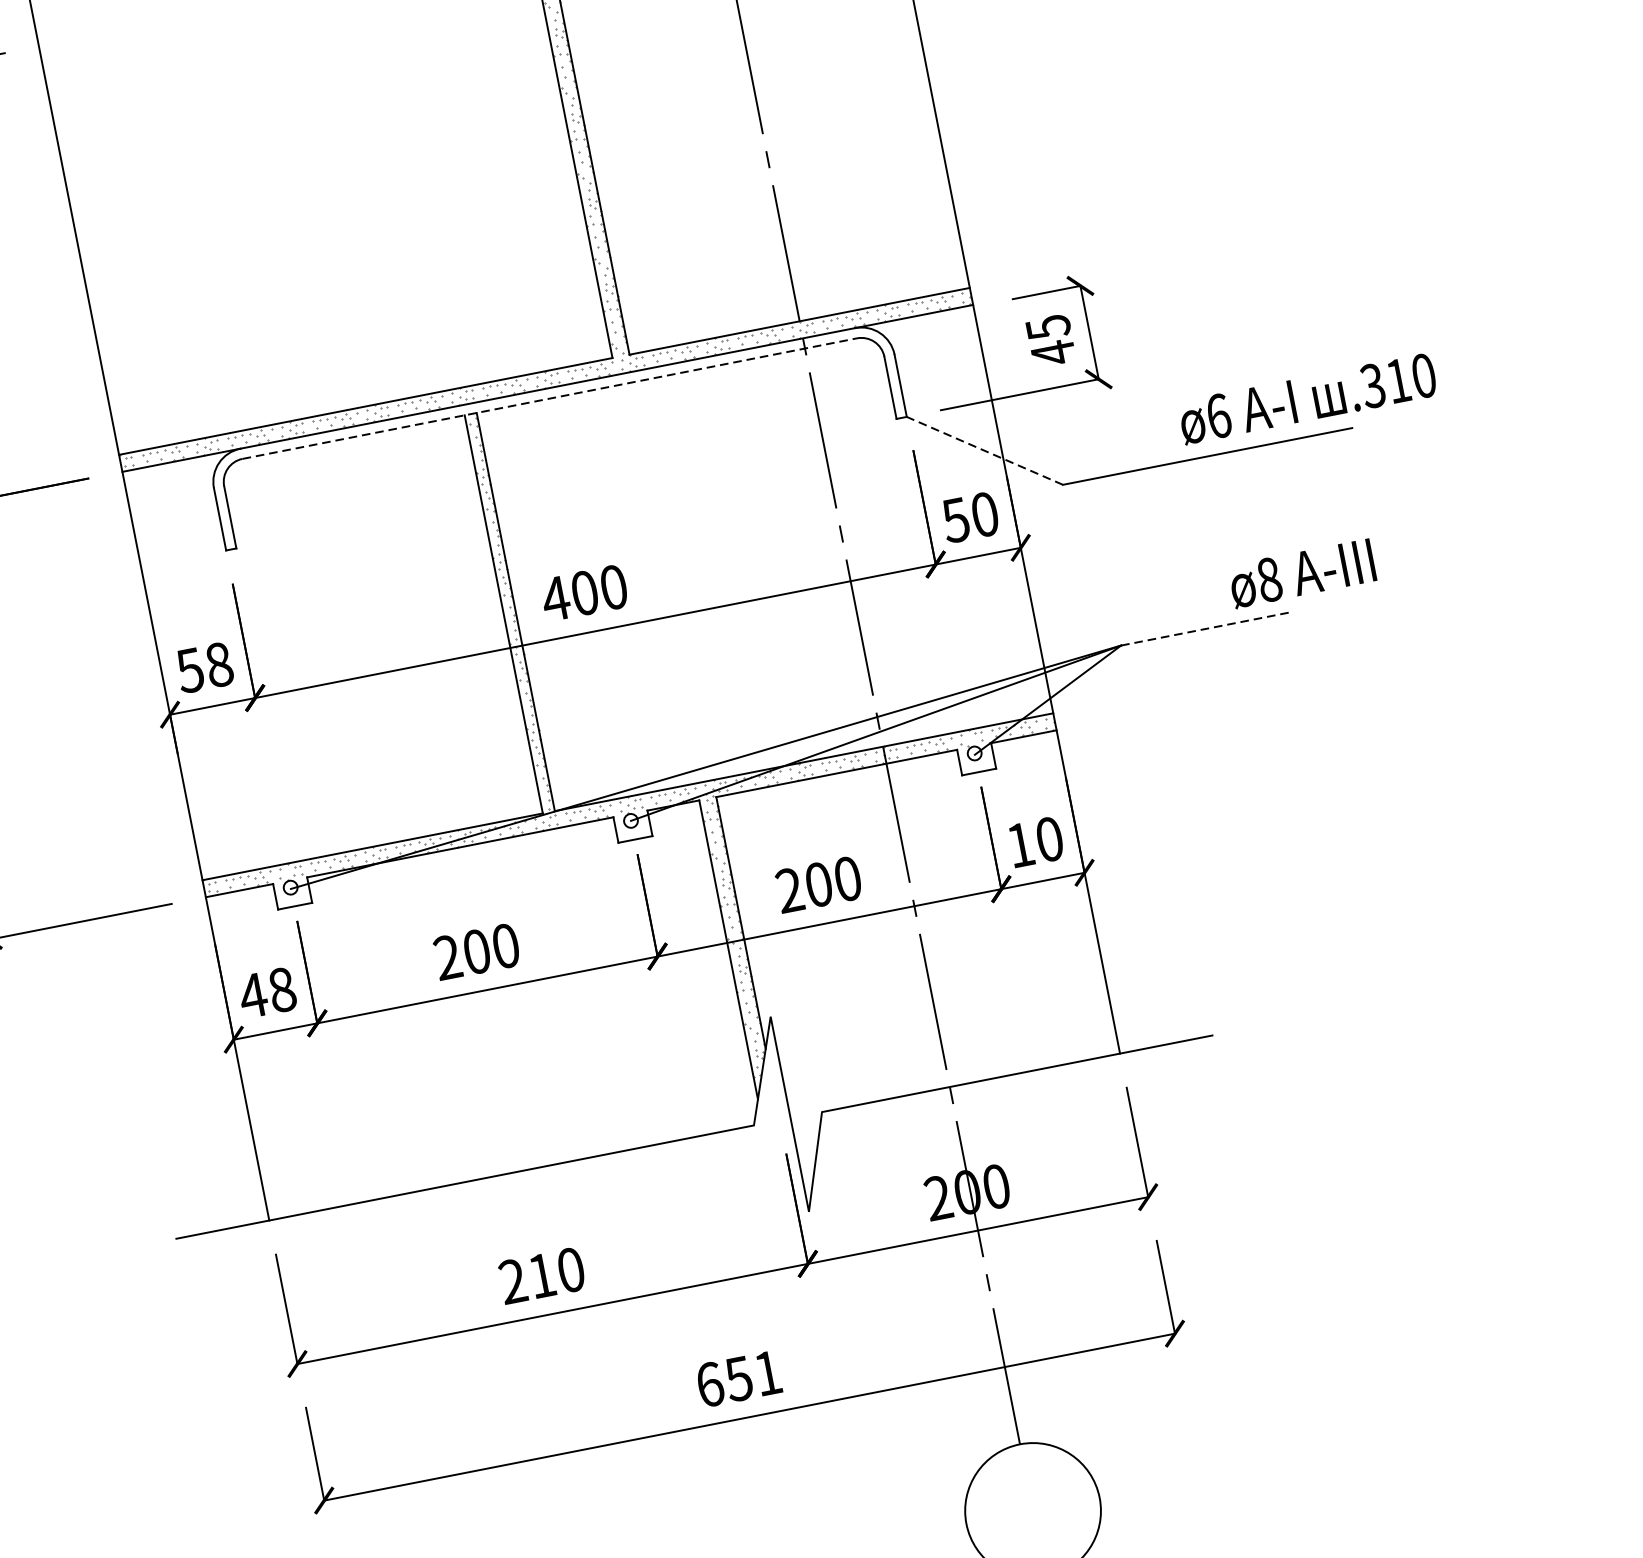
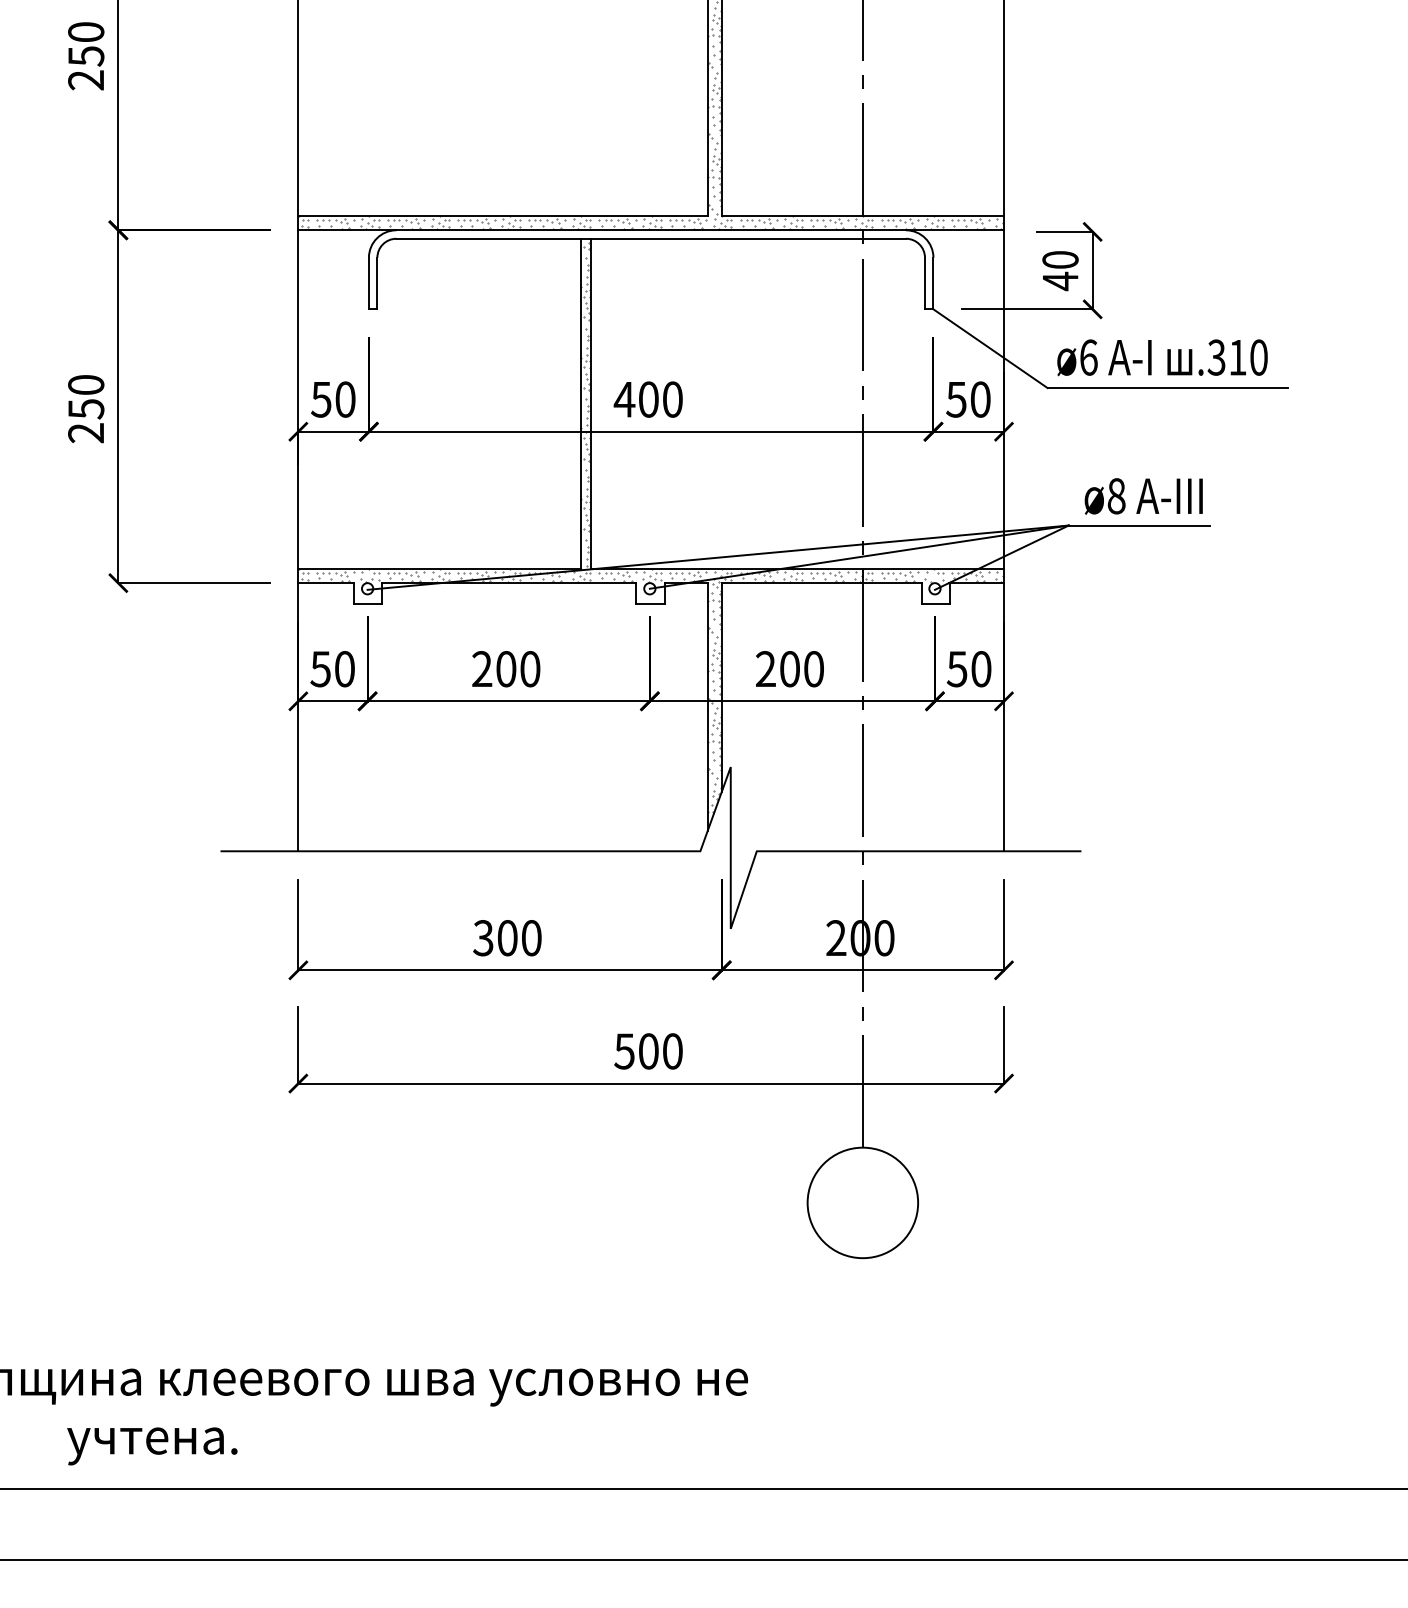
text: (1048, 328) -> (1060, 260), 45 -> 40
line: (550, 398) -> (651, 238), dashed -> solid
text: (1307, 398) -> (1162, 357), moved
line: (984, 450) -> (990, 348), dashed -> solid
text: (1301, 573) -> (1143, 496), moved
line: (1206, 628) -> (1139, 525), dashed -> solid
text: (219, 664) -> (345, 399), 58 -> 50
text: (1019, 845) -> (956, 669), 10 -> 50
text: (266, 993) -> (331, 669), 48 -> 50
text: (527, 1279) -> (495, 938), 210 -> 300
text: (738, 1379) -> (648, 1051), 651 -> 500

